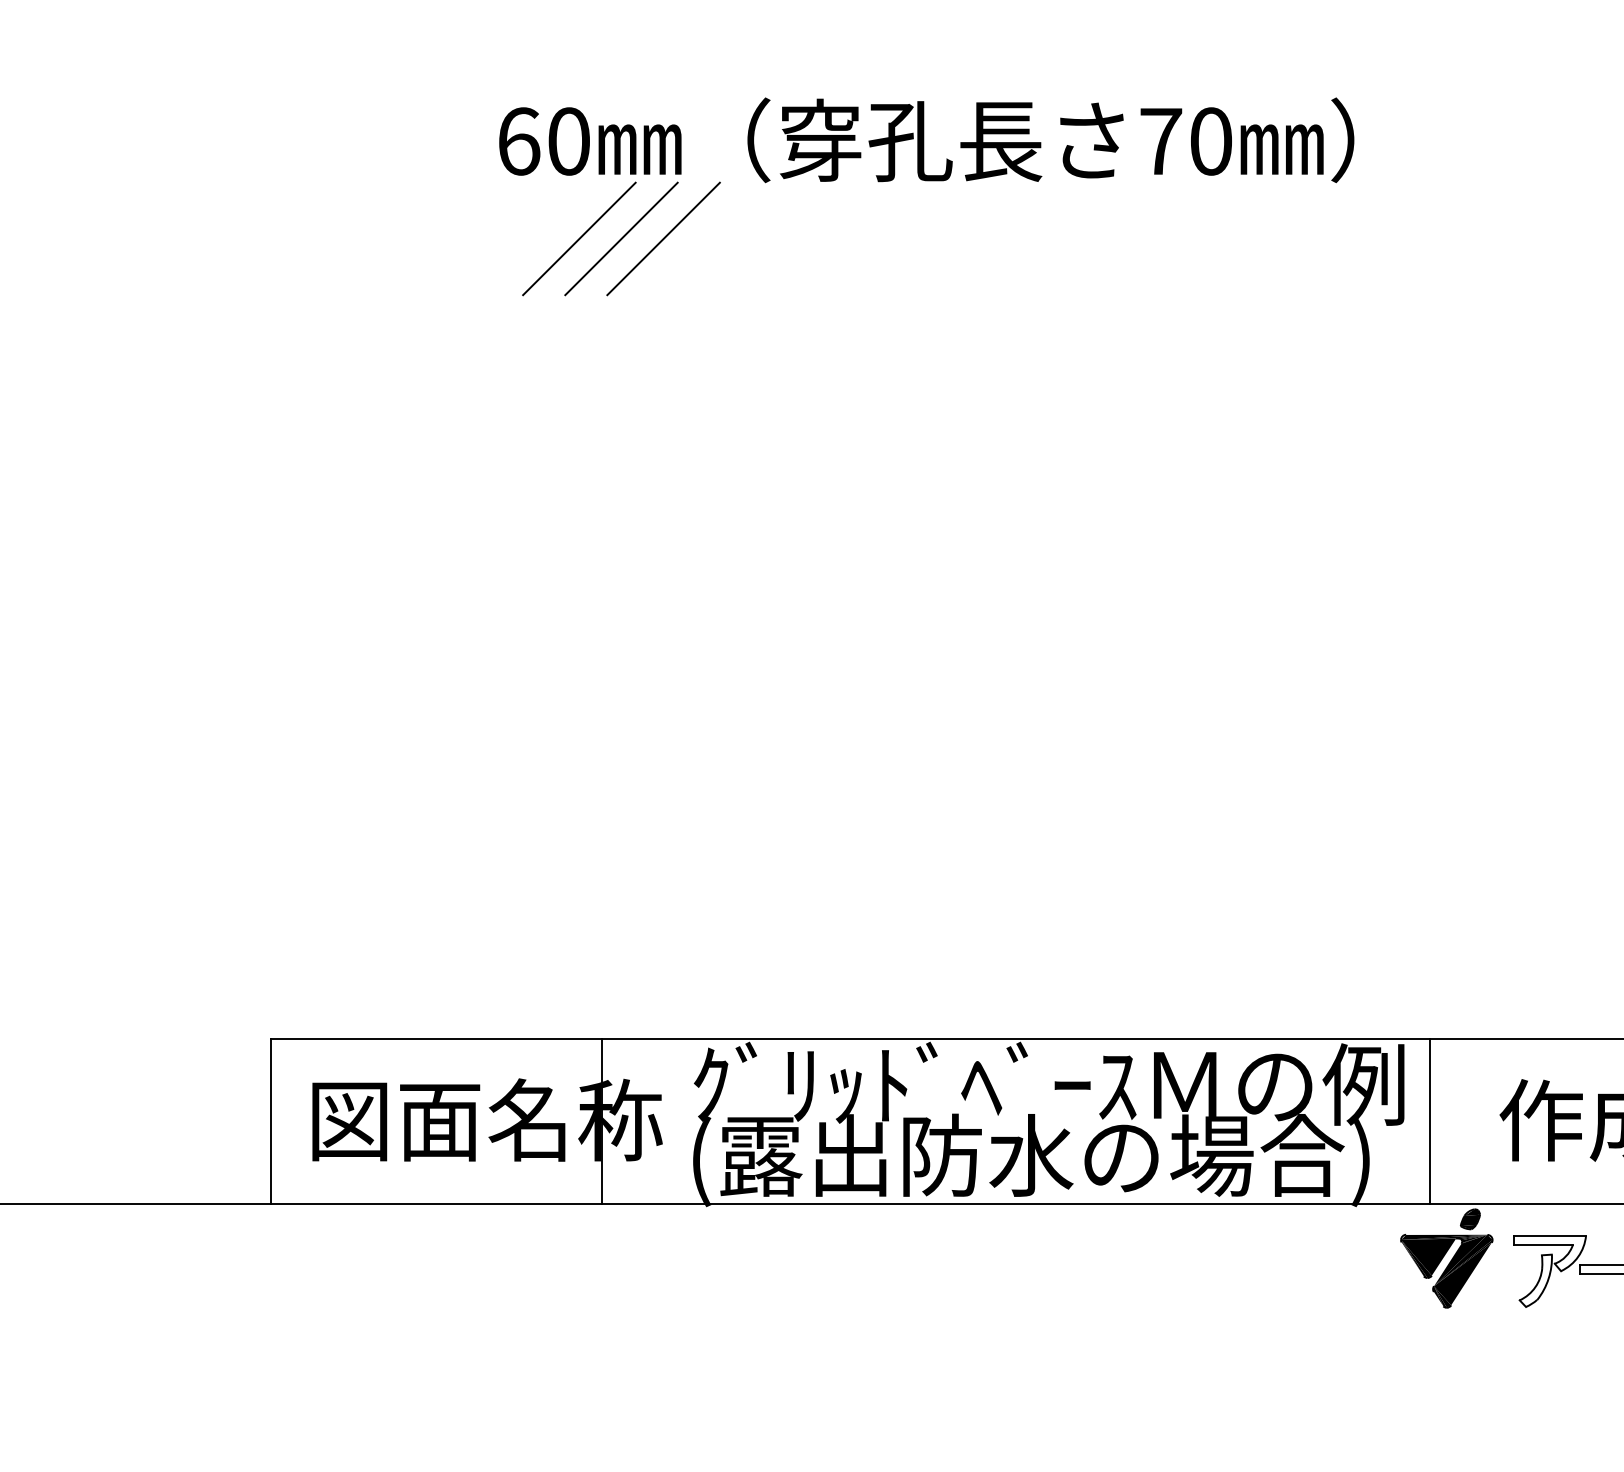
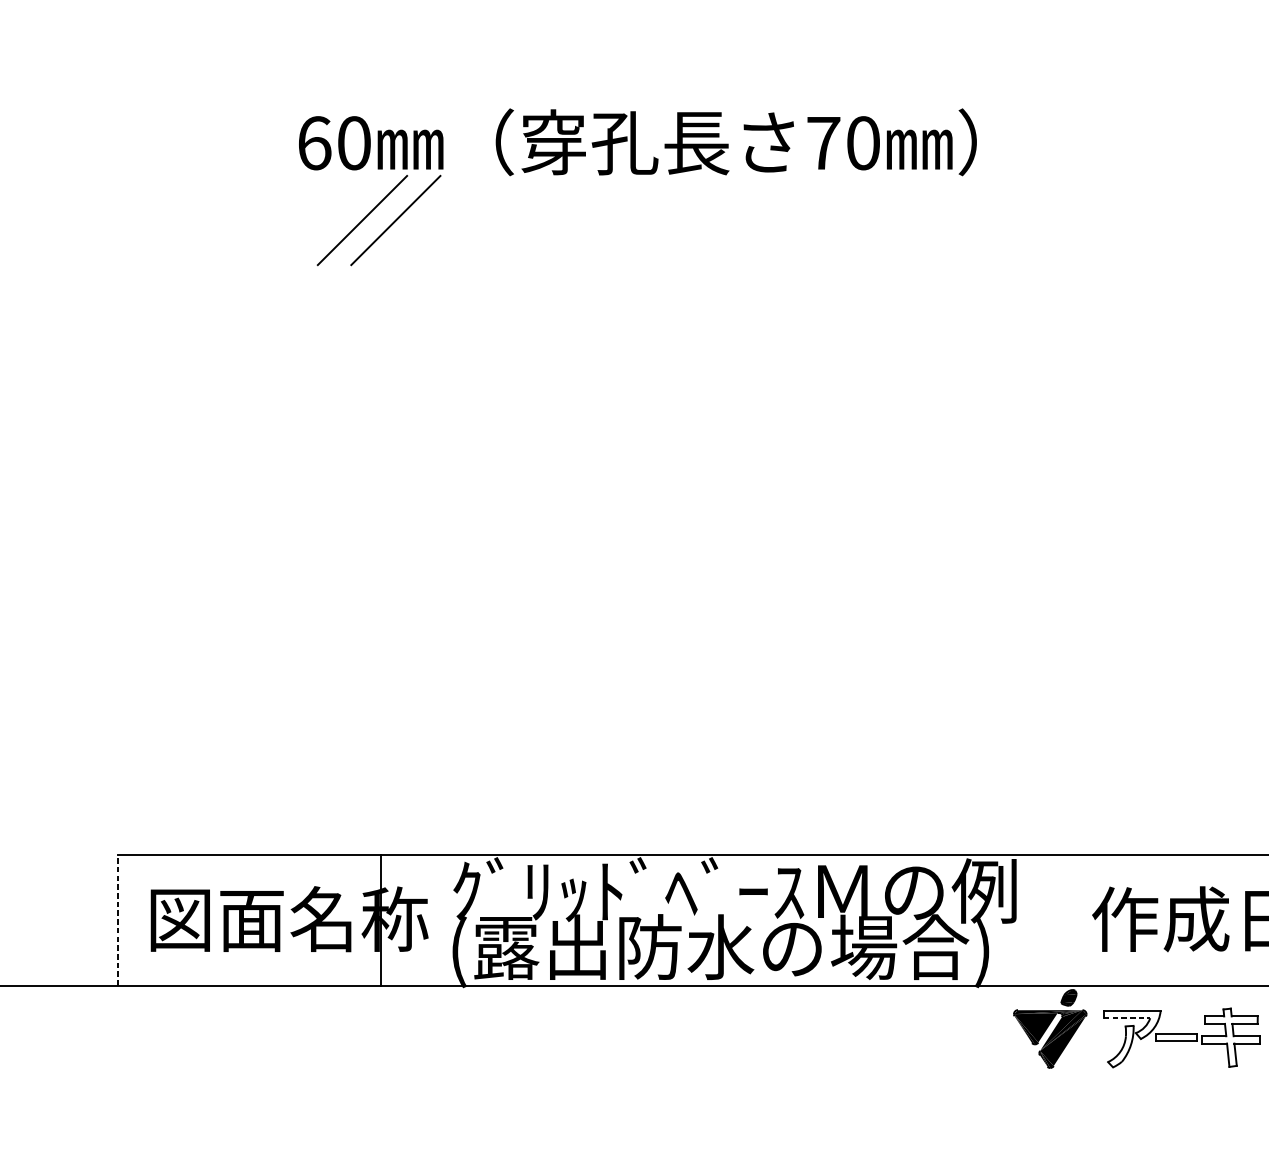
line: (663, 238) -> (429, 220), removed
line: (271, 1121) -> (118, 920), solid -> dashed
line: (1429, 1121) -> (1036, 920), removed
line: (1544, 1244) -> (1127, 1017), solid -> dashed

